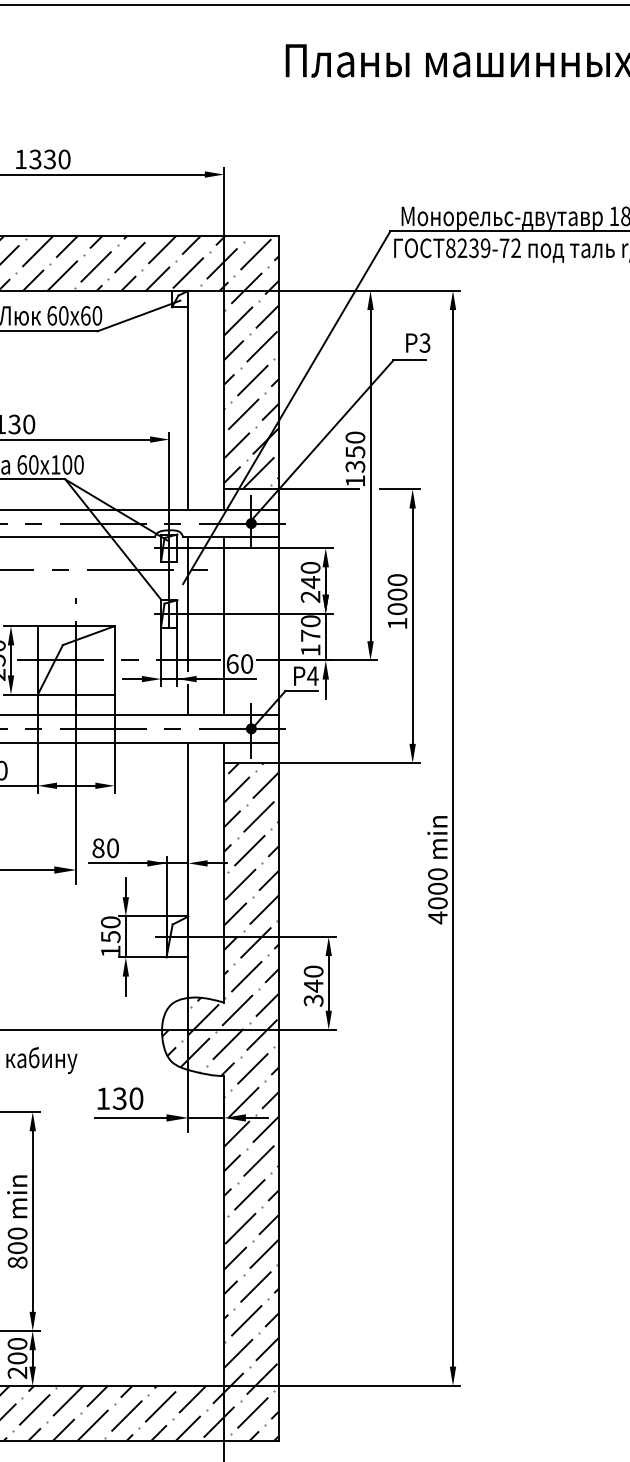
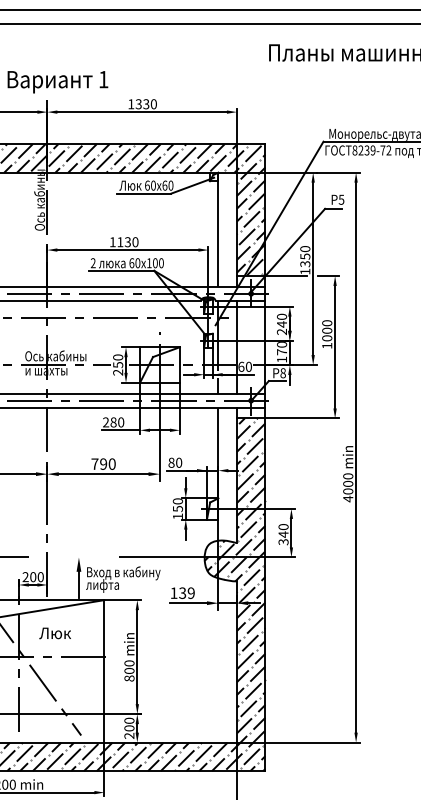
text: (424, 340) -> (341, 198), P3 -> P5
text: (313, 676) -> (283, 373), P4 -> P8
text: (134, 1097) -> (190, 592), 130 -> 139

